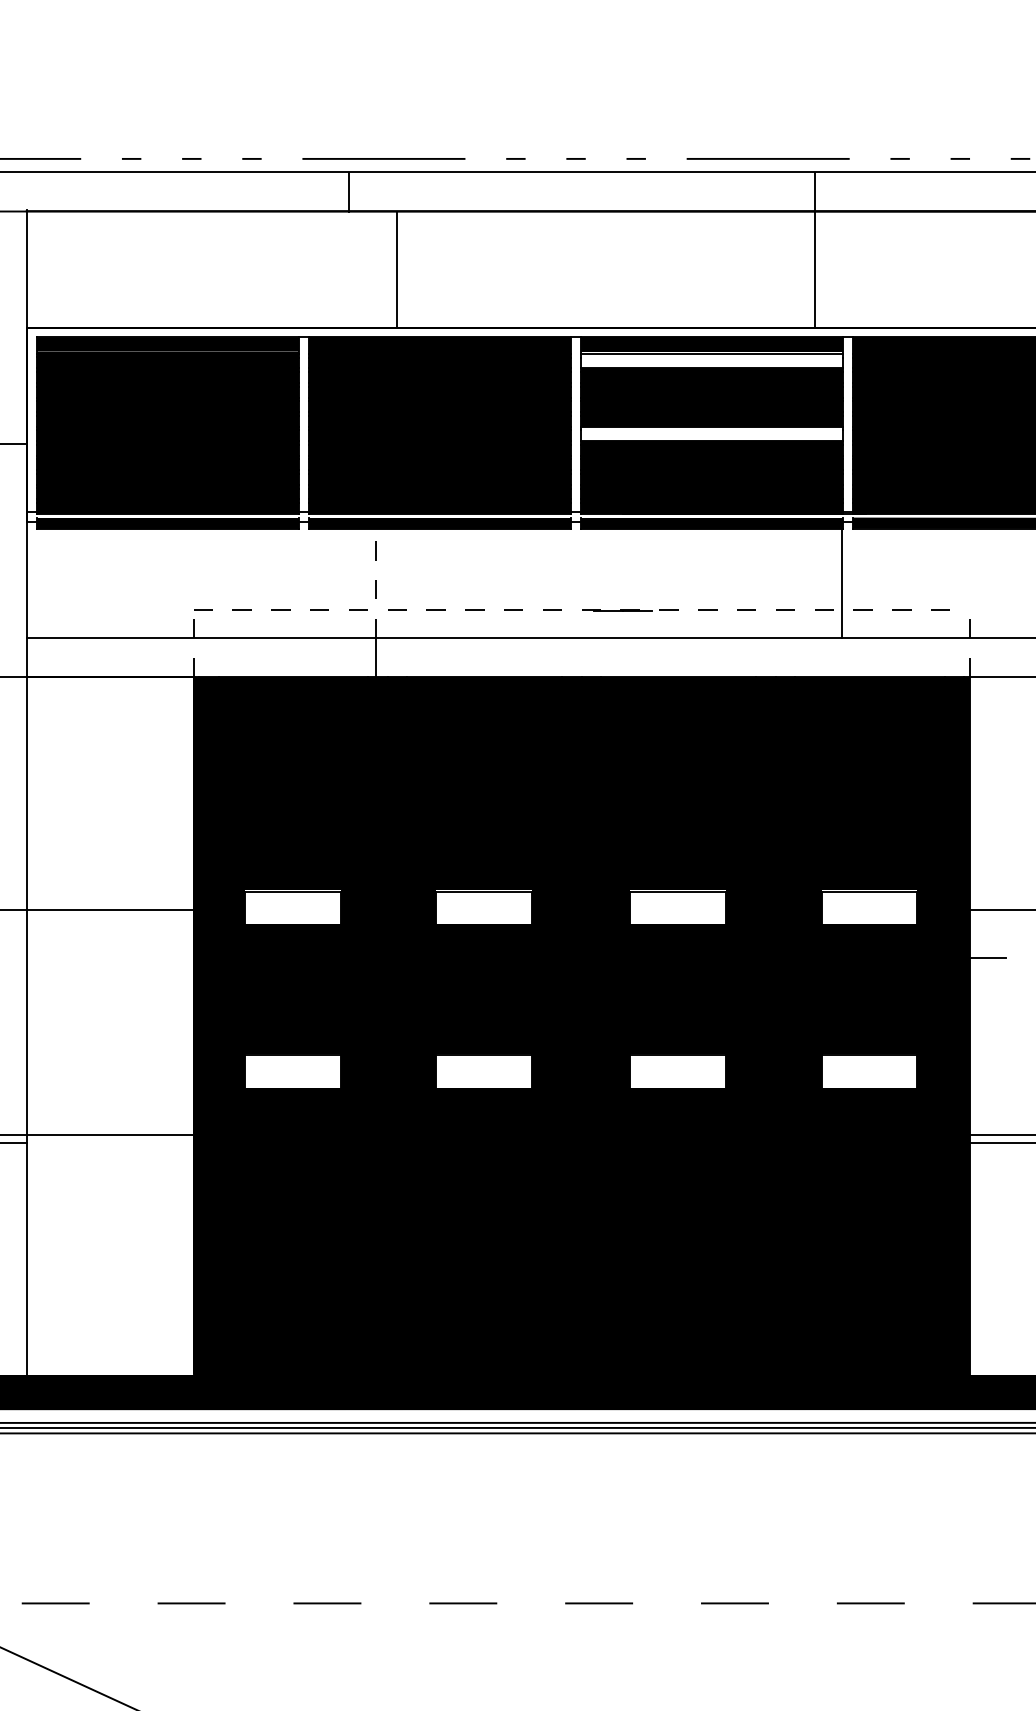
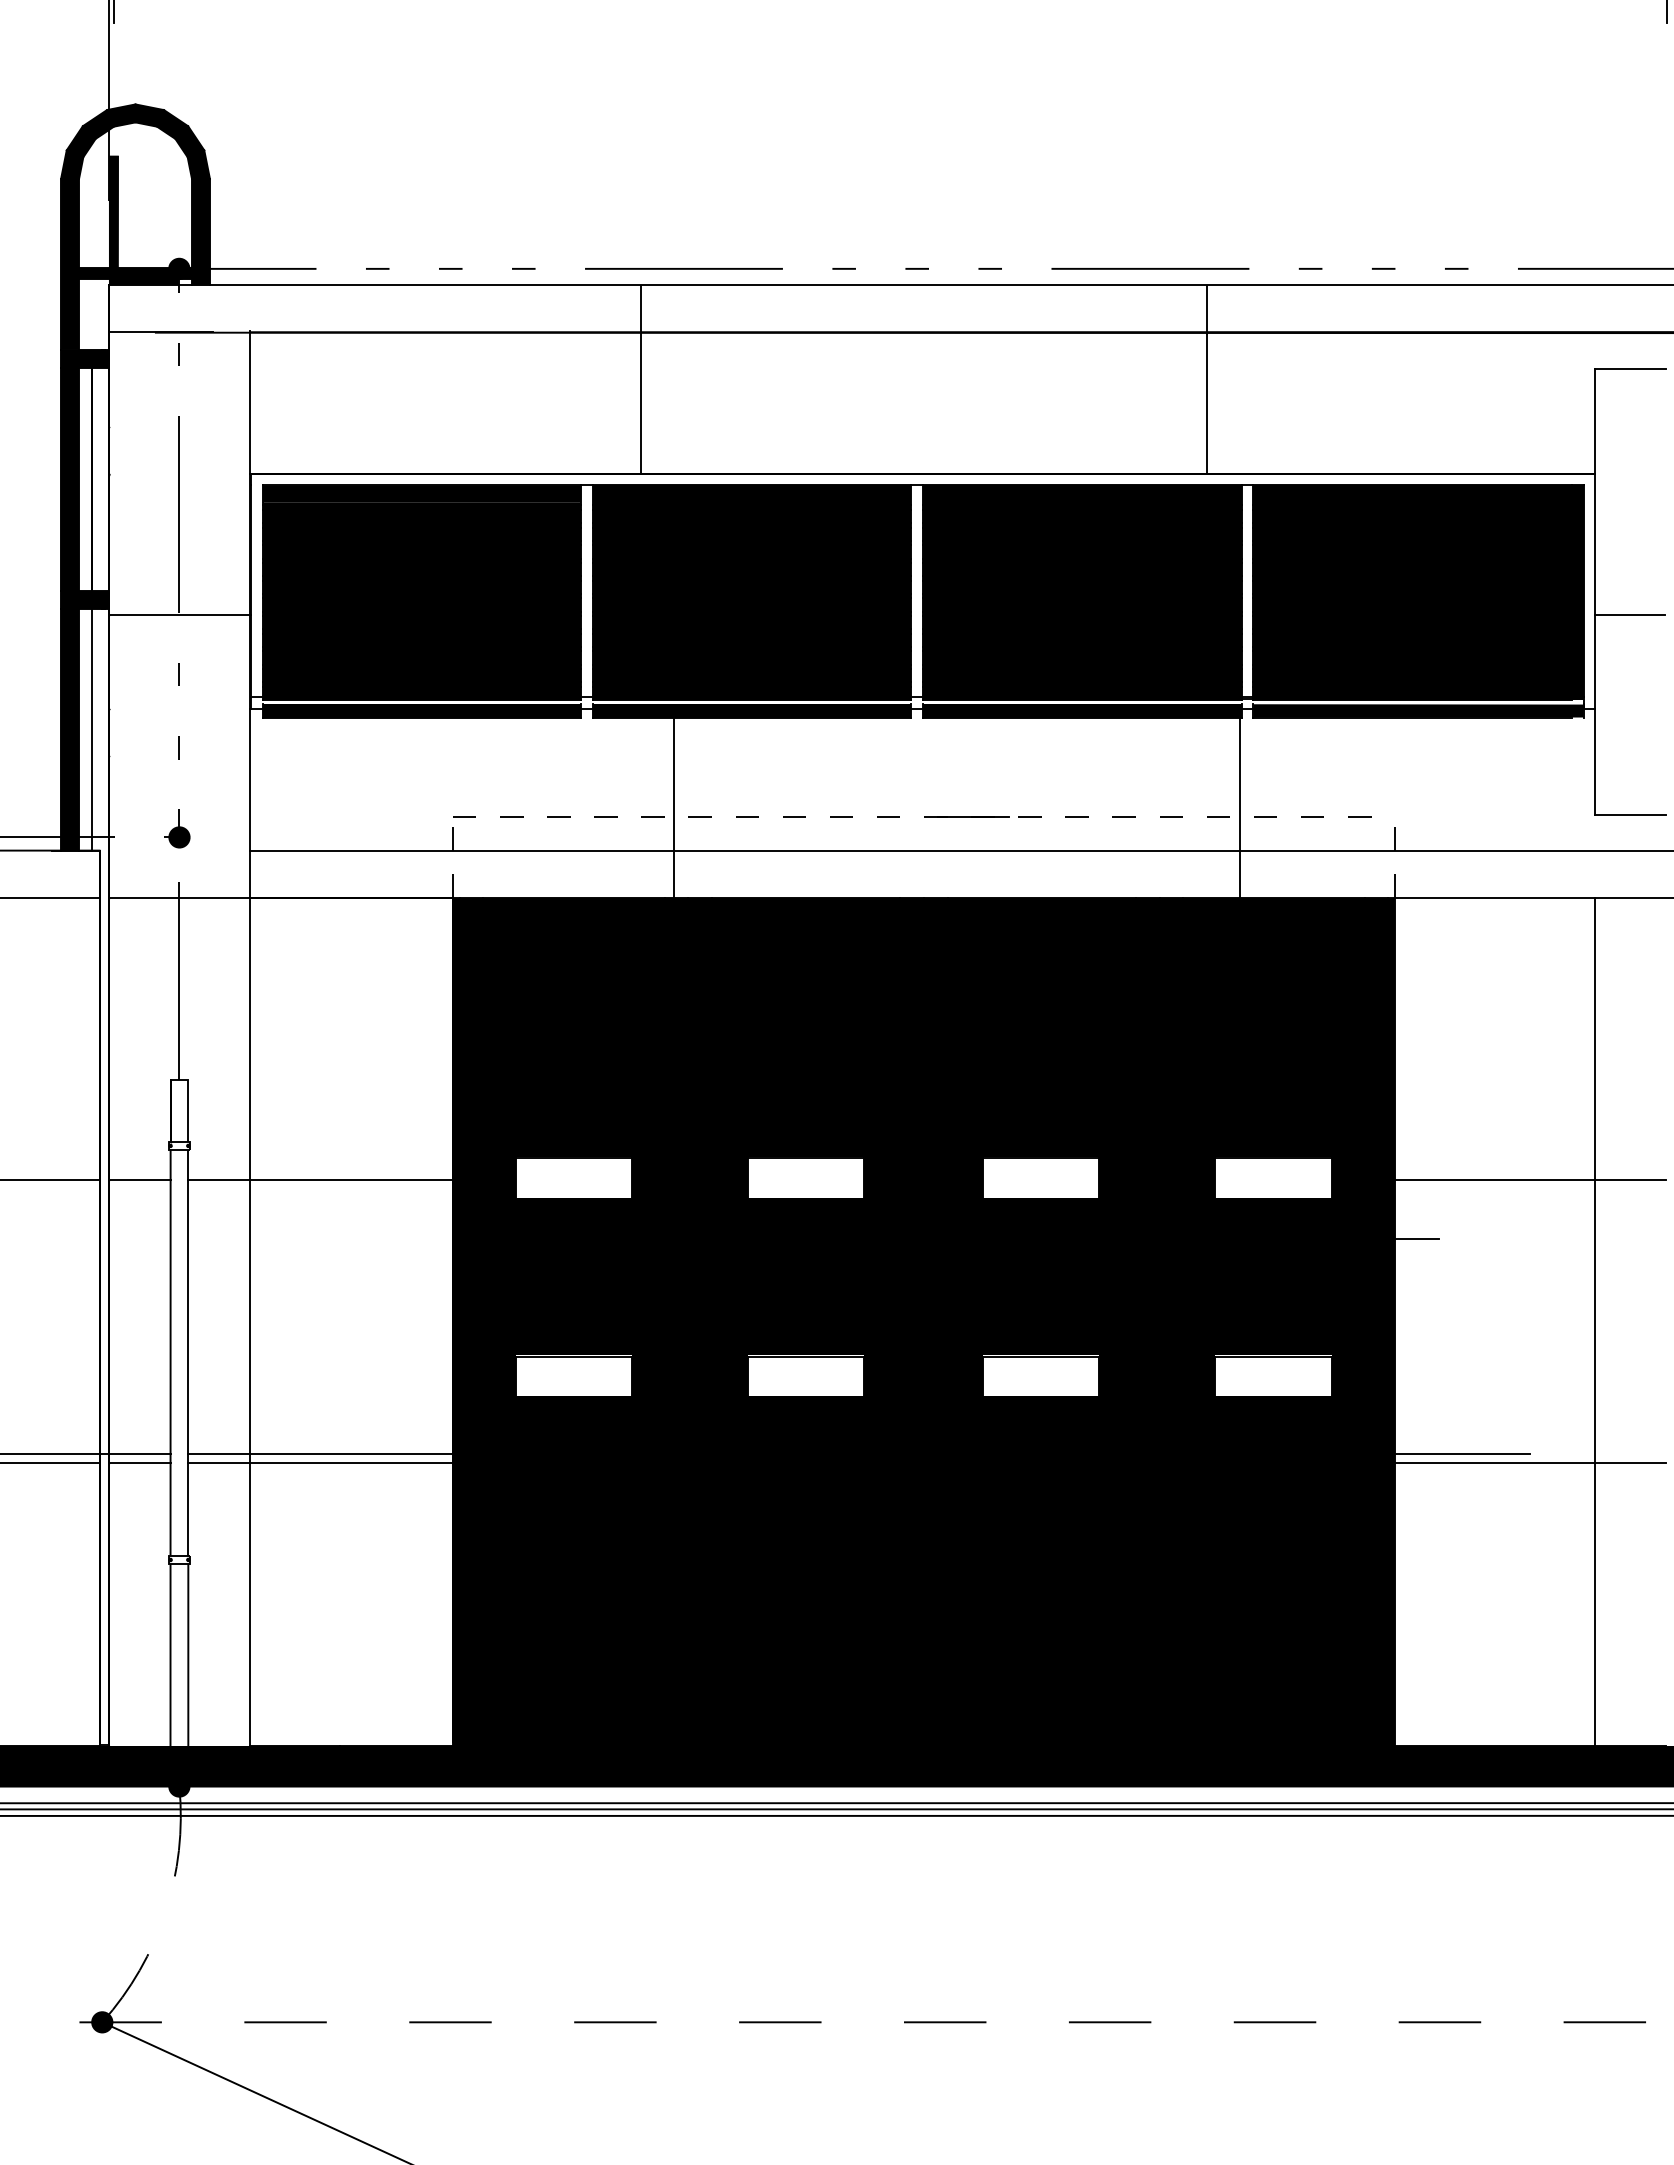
line: (397, 269) -> (641, 403), moved
fill: (712, 359) -> (1082, 512), added
fill: (712, 433) -> (1082, 602), added
line: (376, 583) -> (674, 784), dashed -> solid
line: (841, 657) -> (1239, 873), added
line: (110, 1143) -> (351, 1463), added

